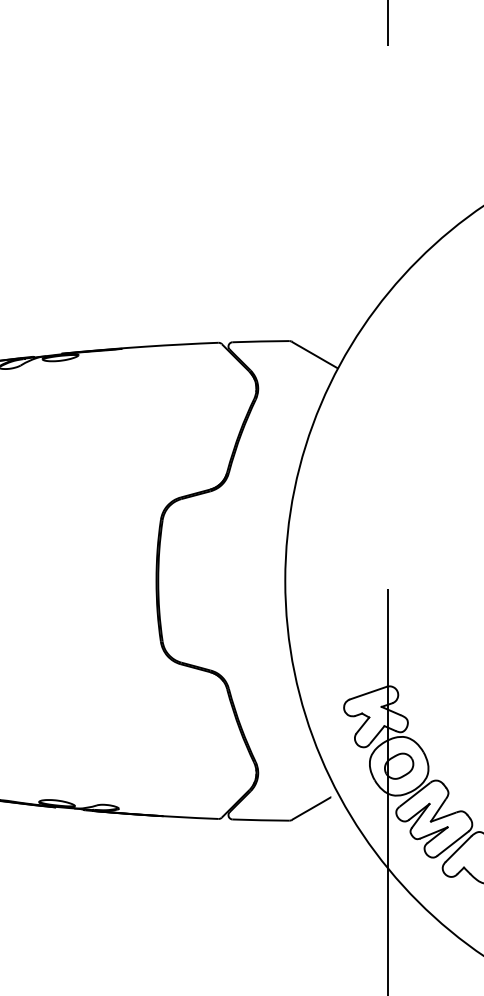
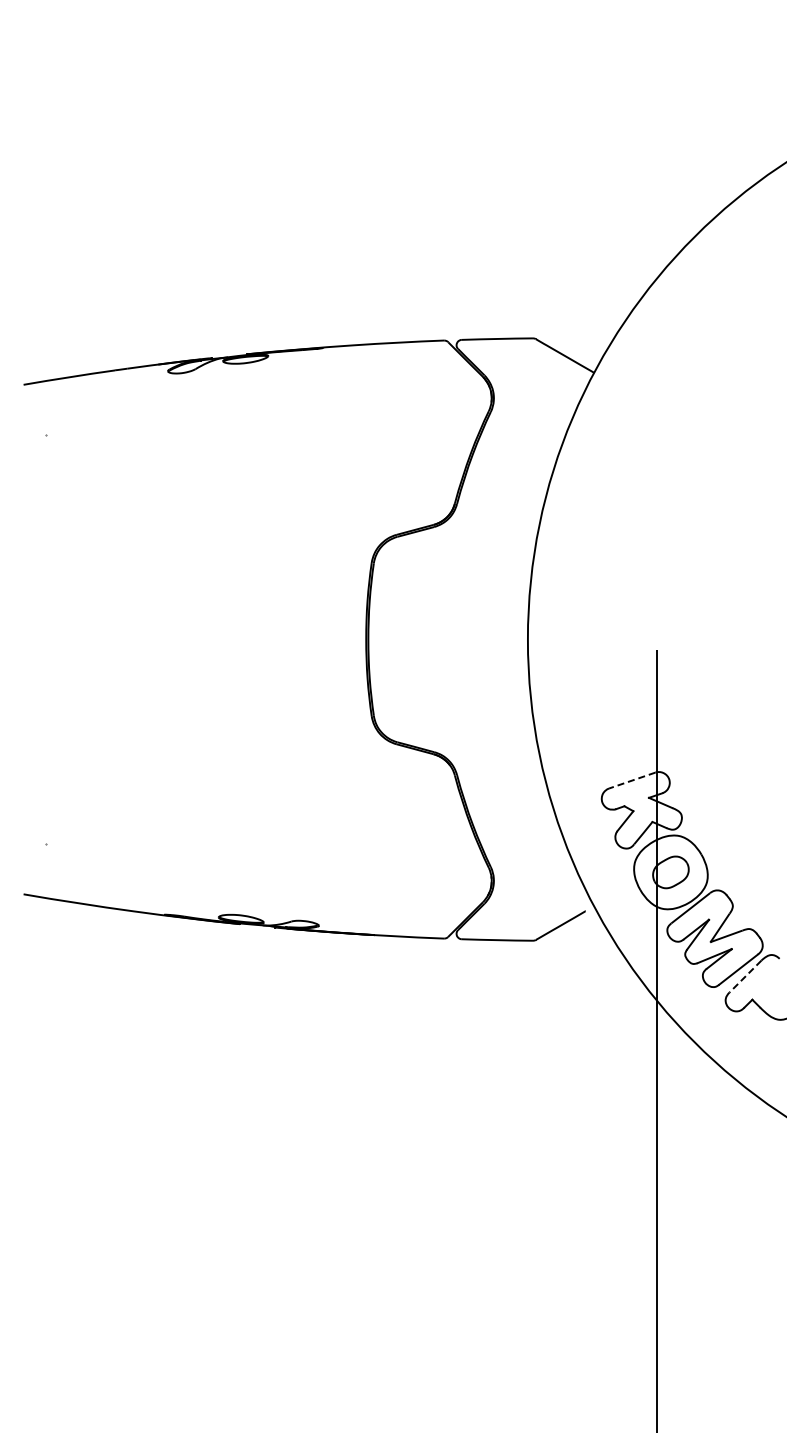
line: (367, 693) -> (631, 780), solid -> dashed
line: (458, 849) -> (745, 976), solid -> dashed

